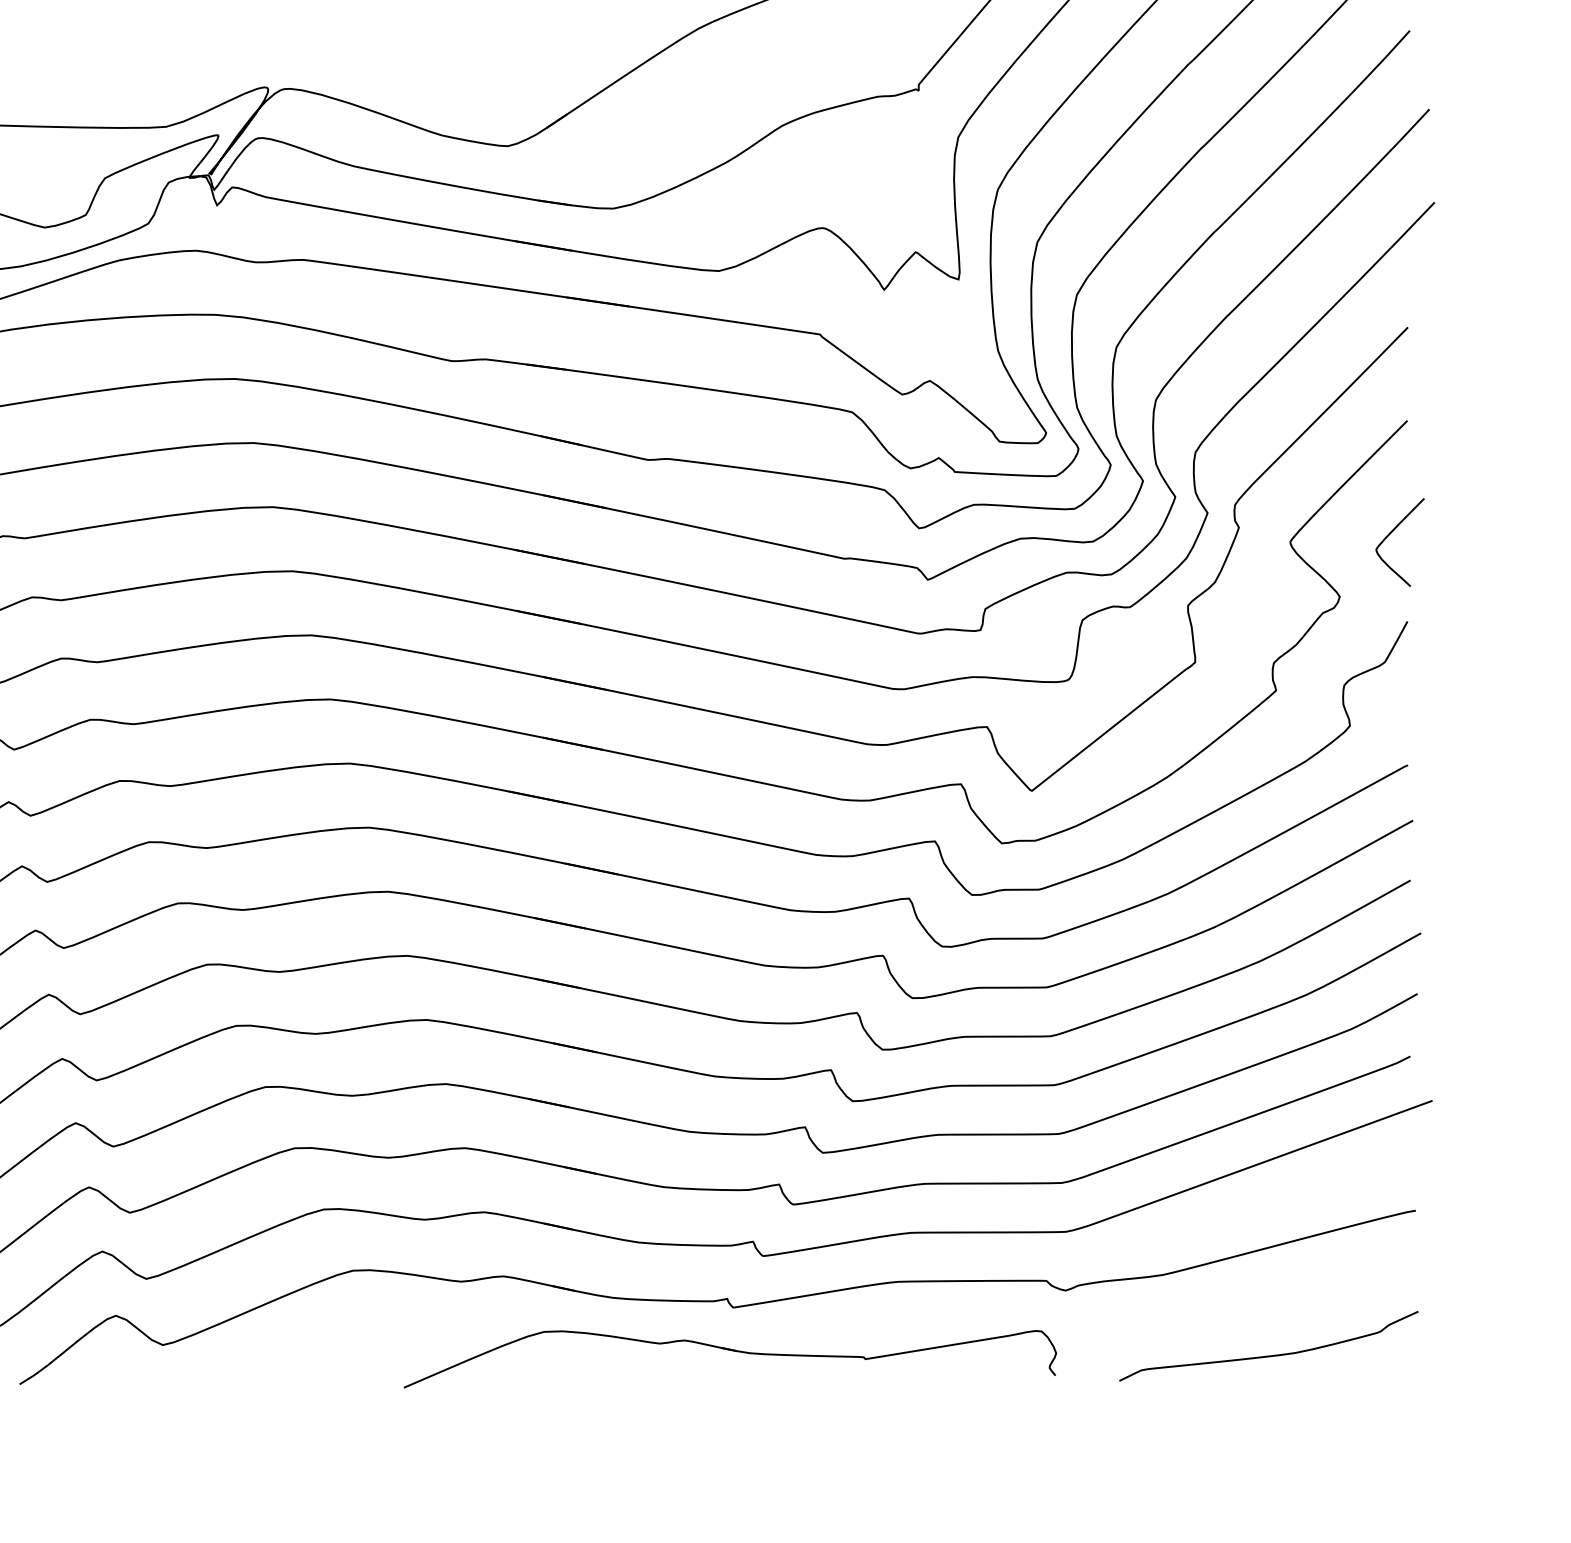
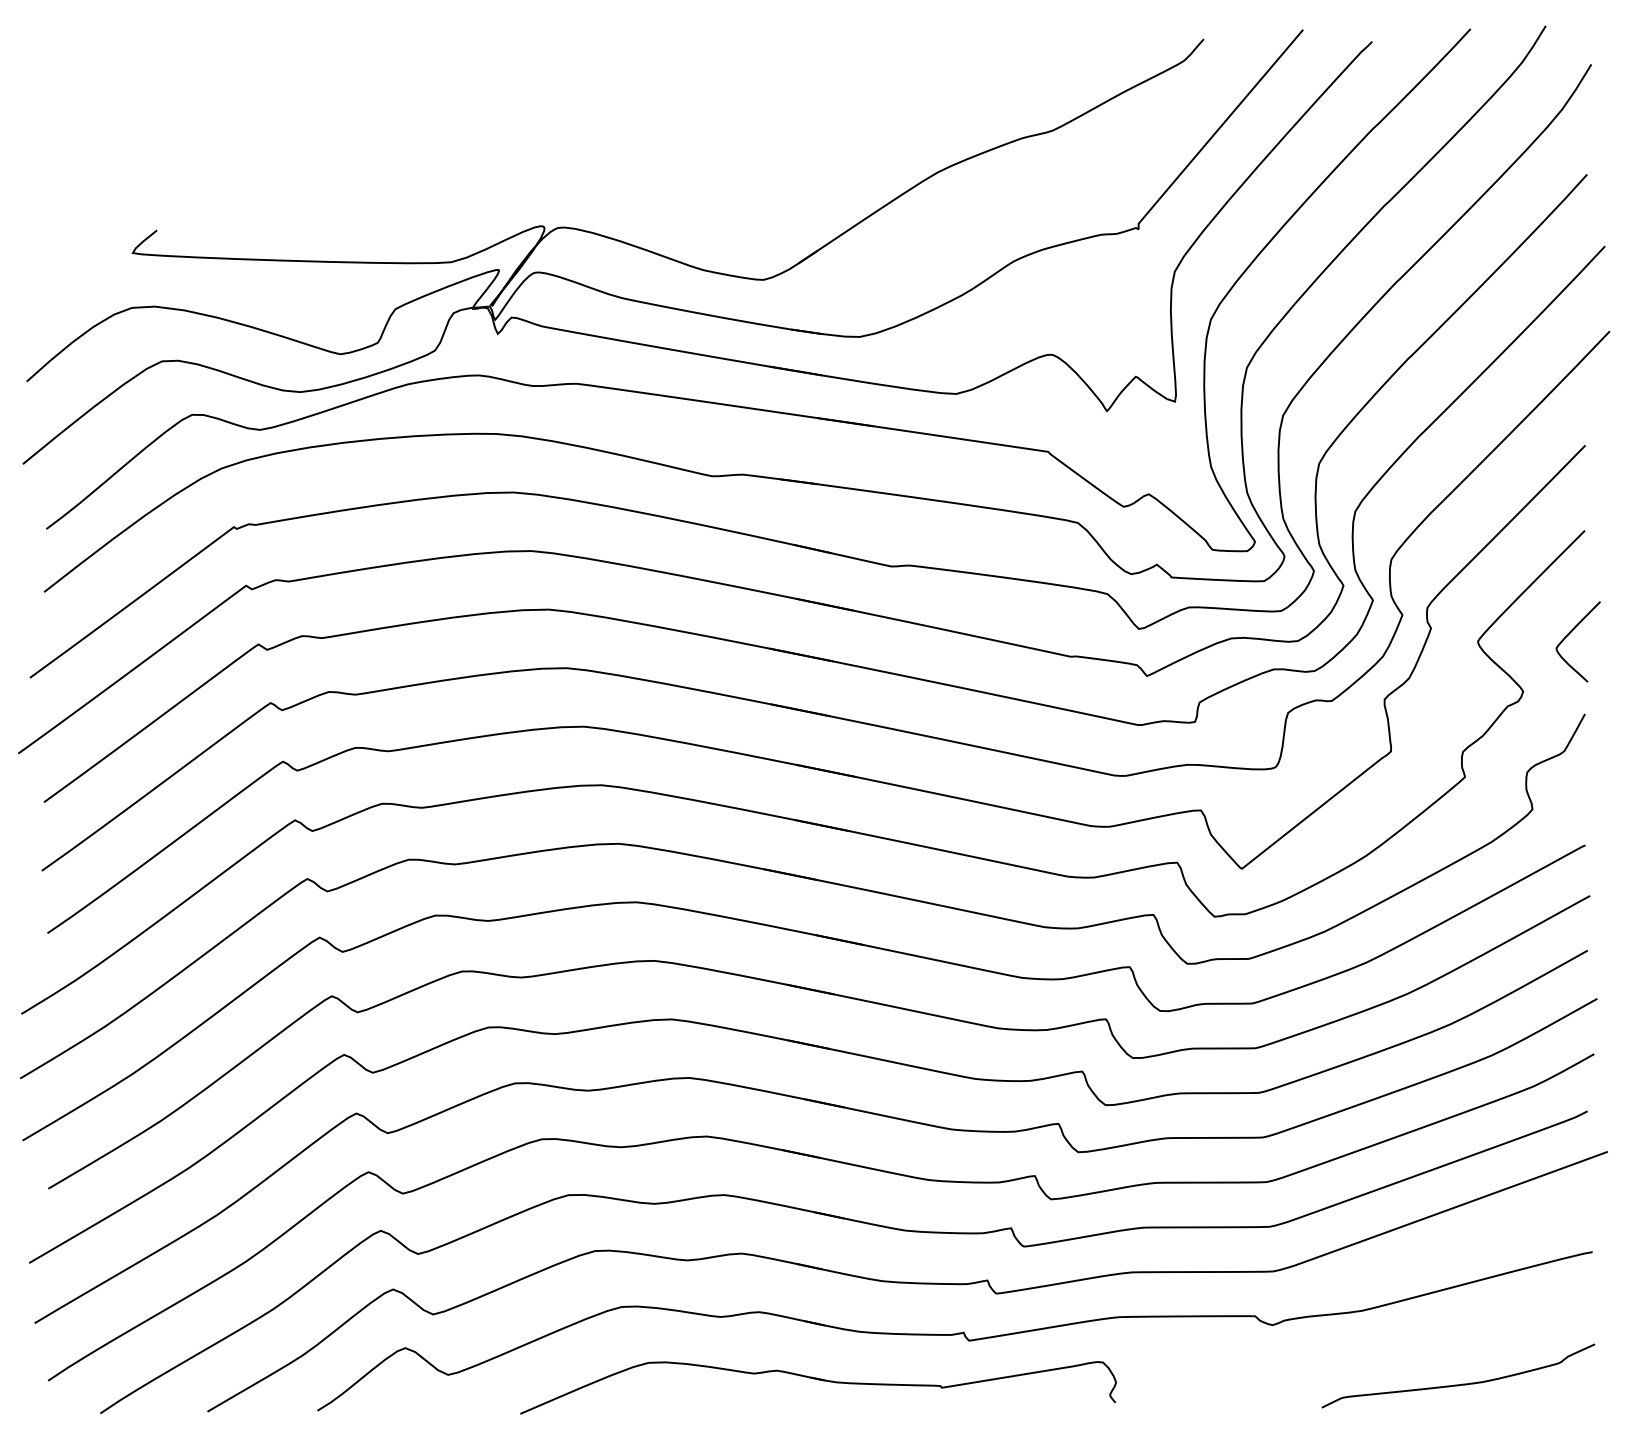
part: (730, 1351) -> (818, 1380), moved

